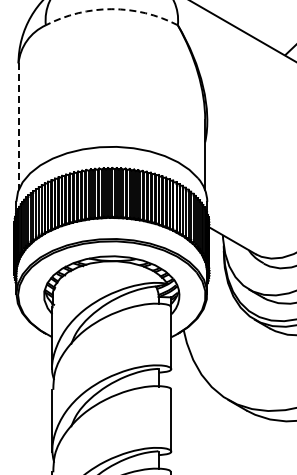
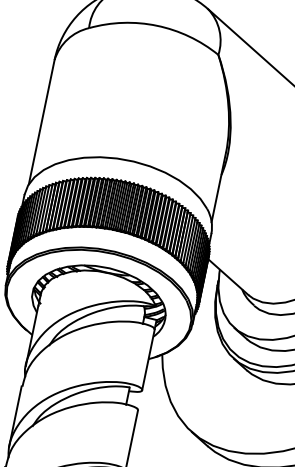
arc: (111, 9) -> (156, 26), dashed -> solid
line: (18, 127) -> (41, 122), dashed -> solid

